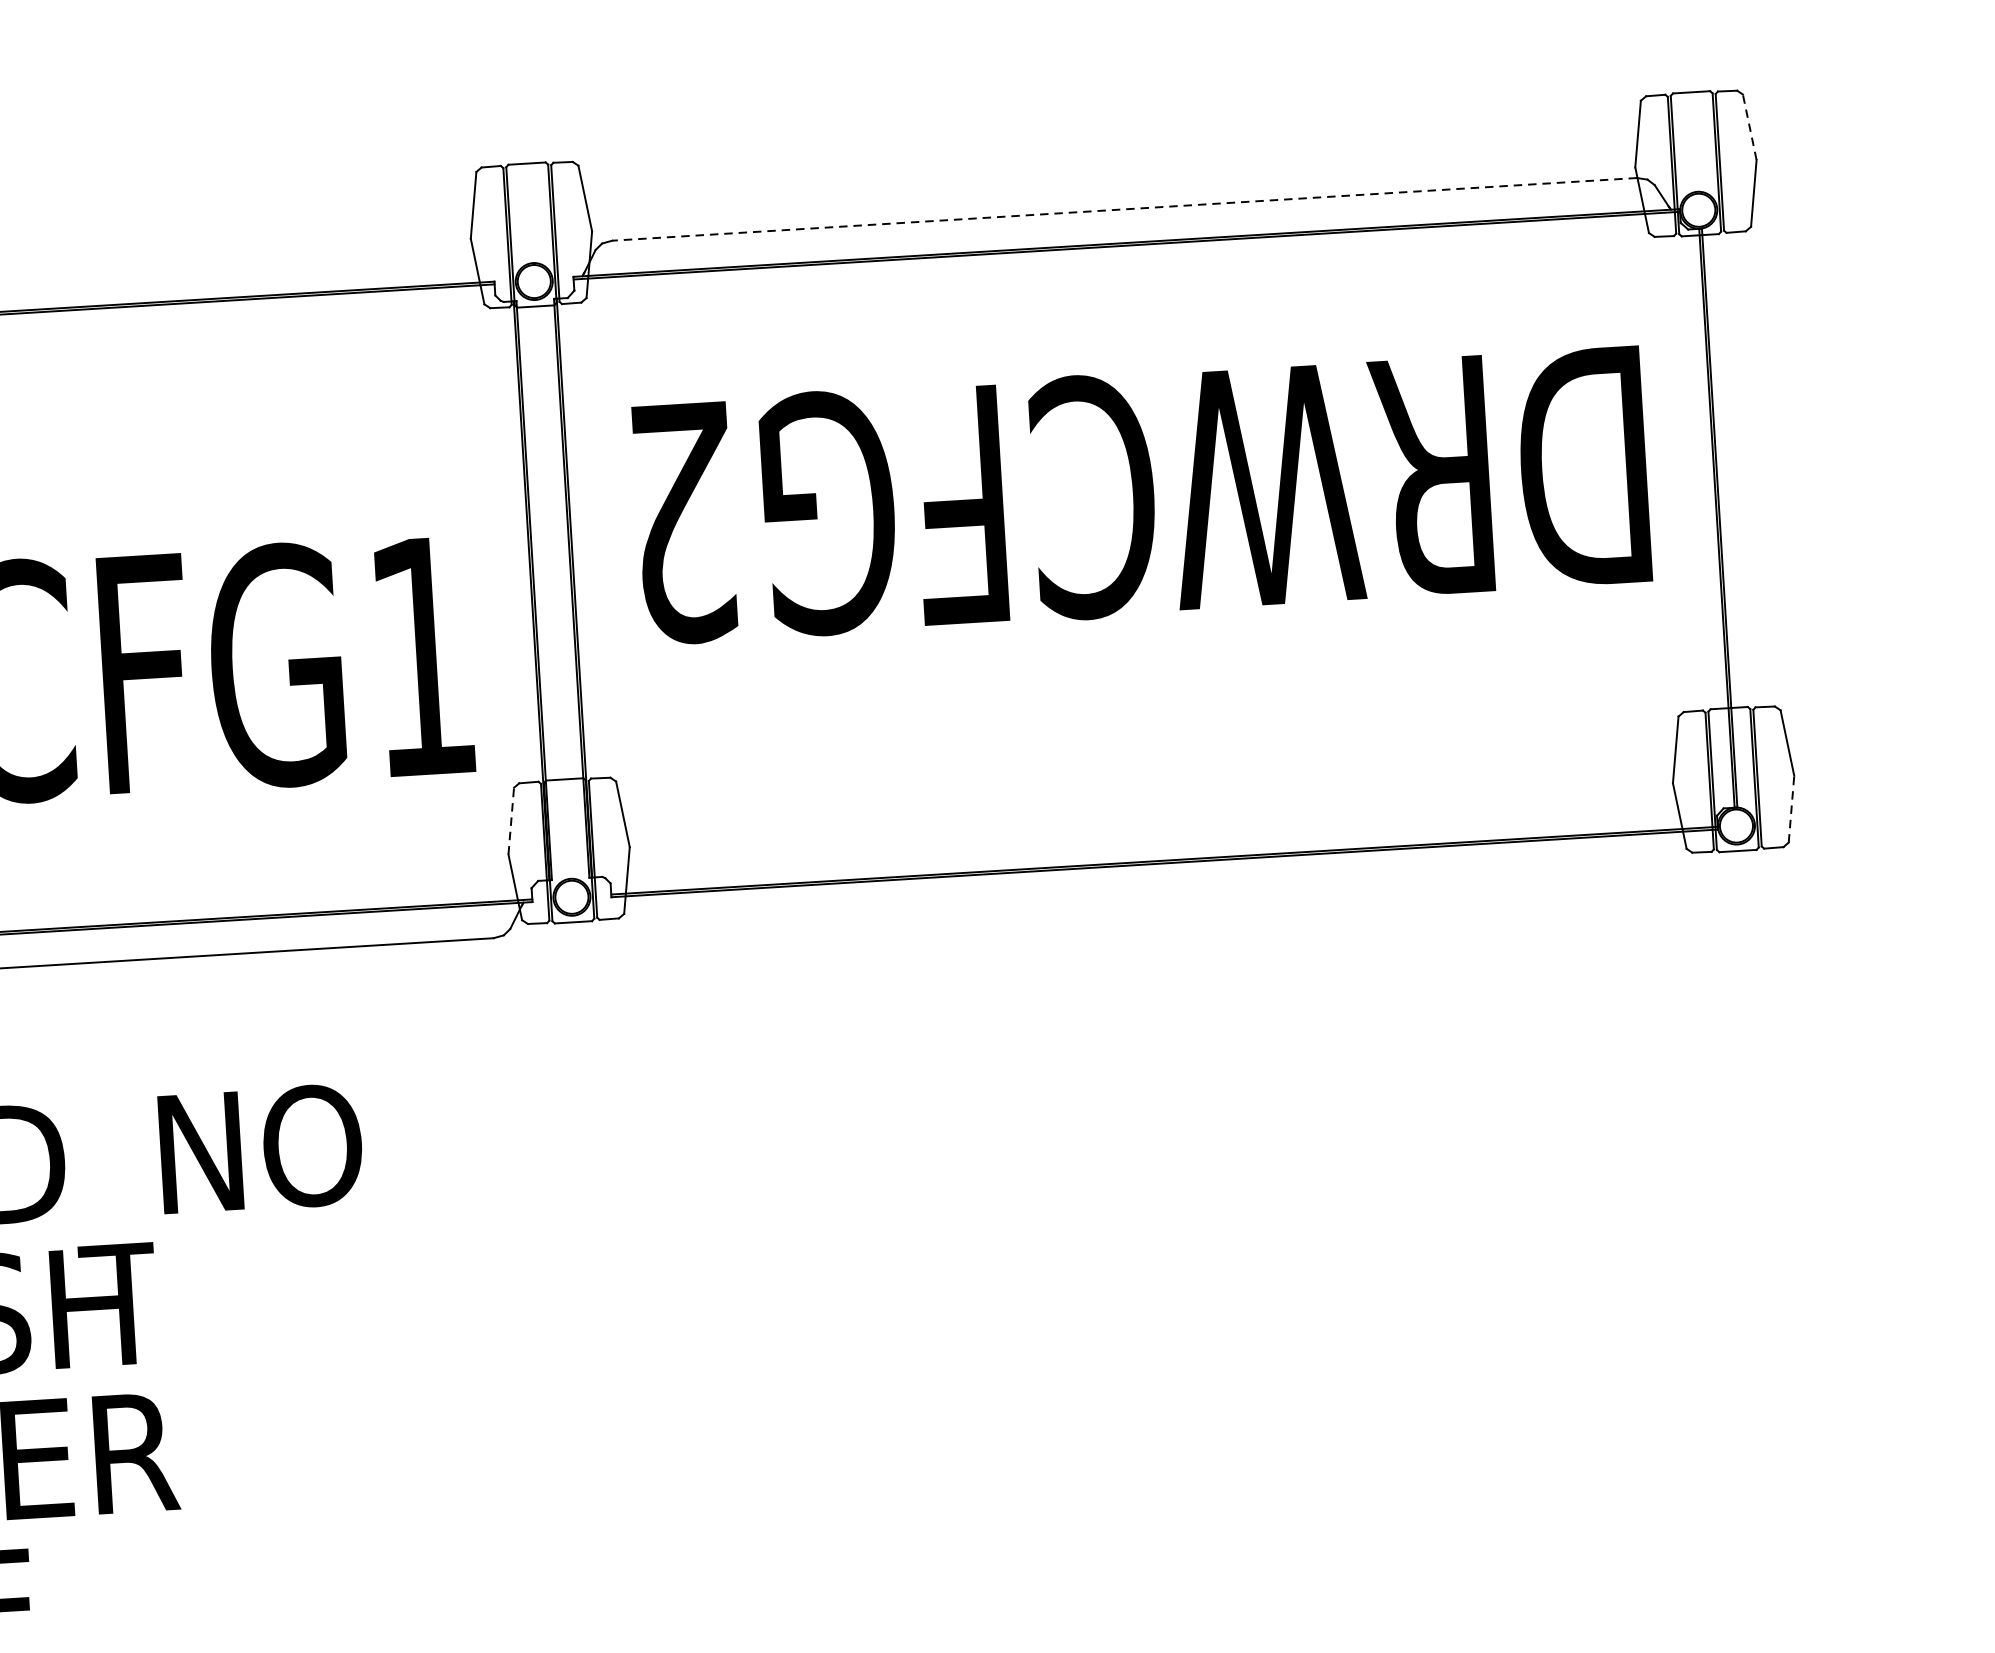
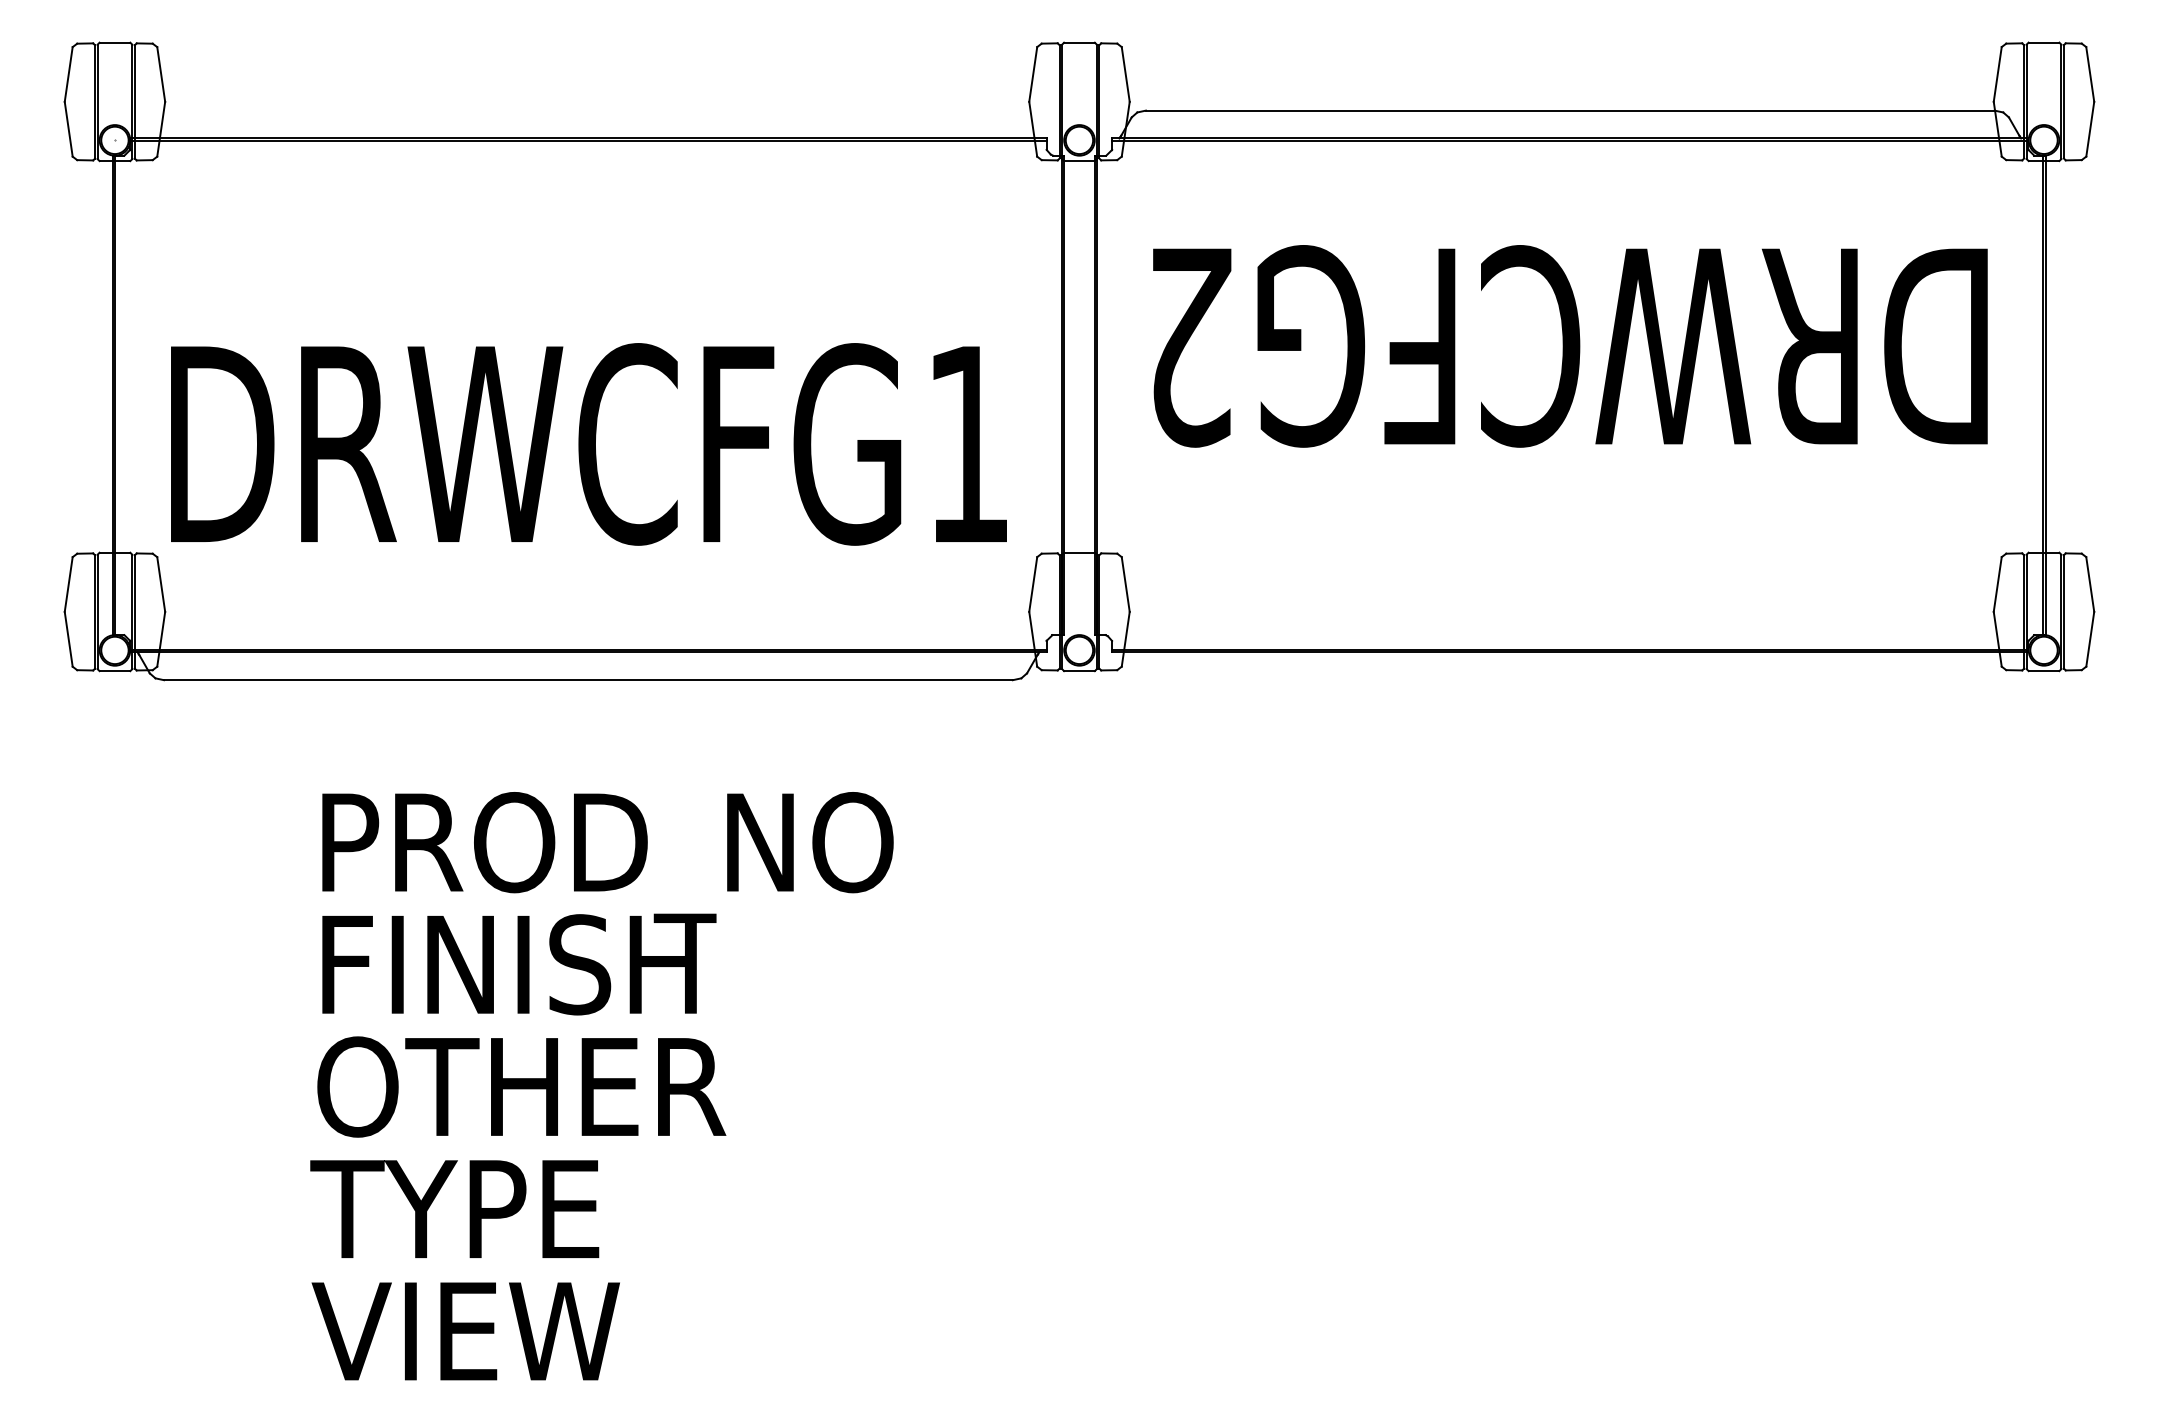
line: (1750, 127) -> (2090, 74), dashed -> solid
line: (1123, 209) -> (1569, 110), dashed -> solid
line: (1791, 809) -> (2090, 639), dashed -> solid
line: (511, 821) -> (1033, 584), dashed -> solid

